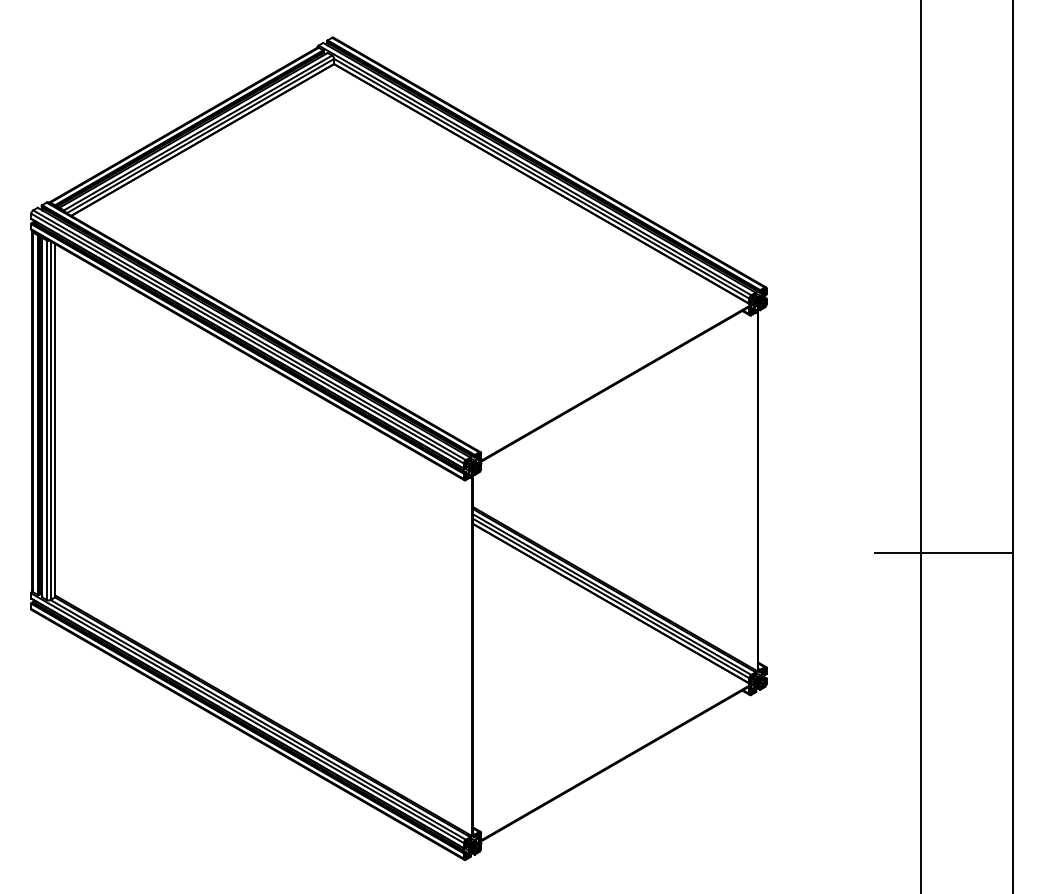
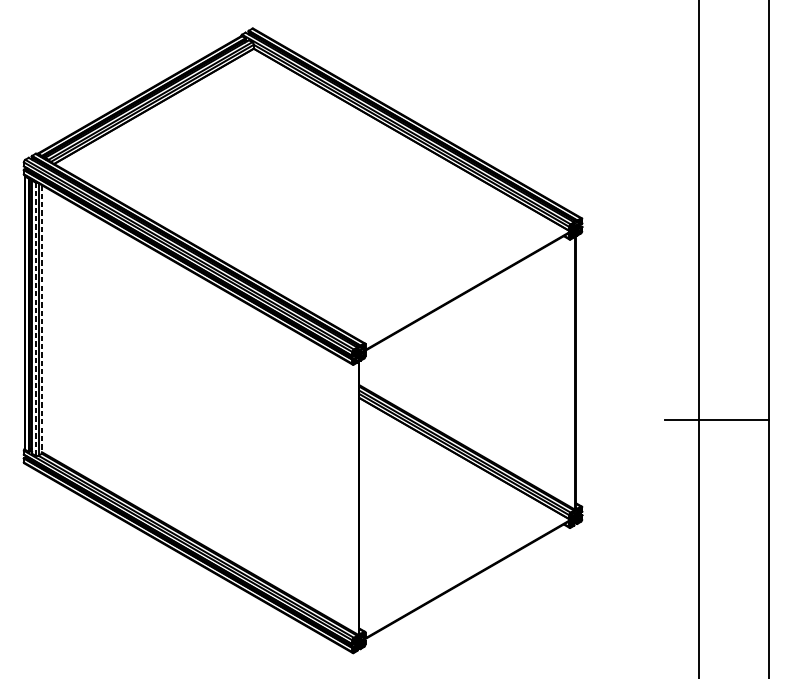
line: (46, 420) -> (35, 319), solid -> dashed
line: (55, 420) -> (42, 319), solid -> dashed

